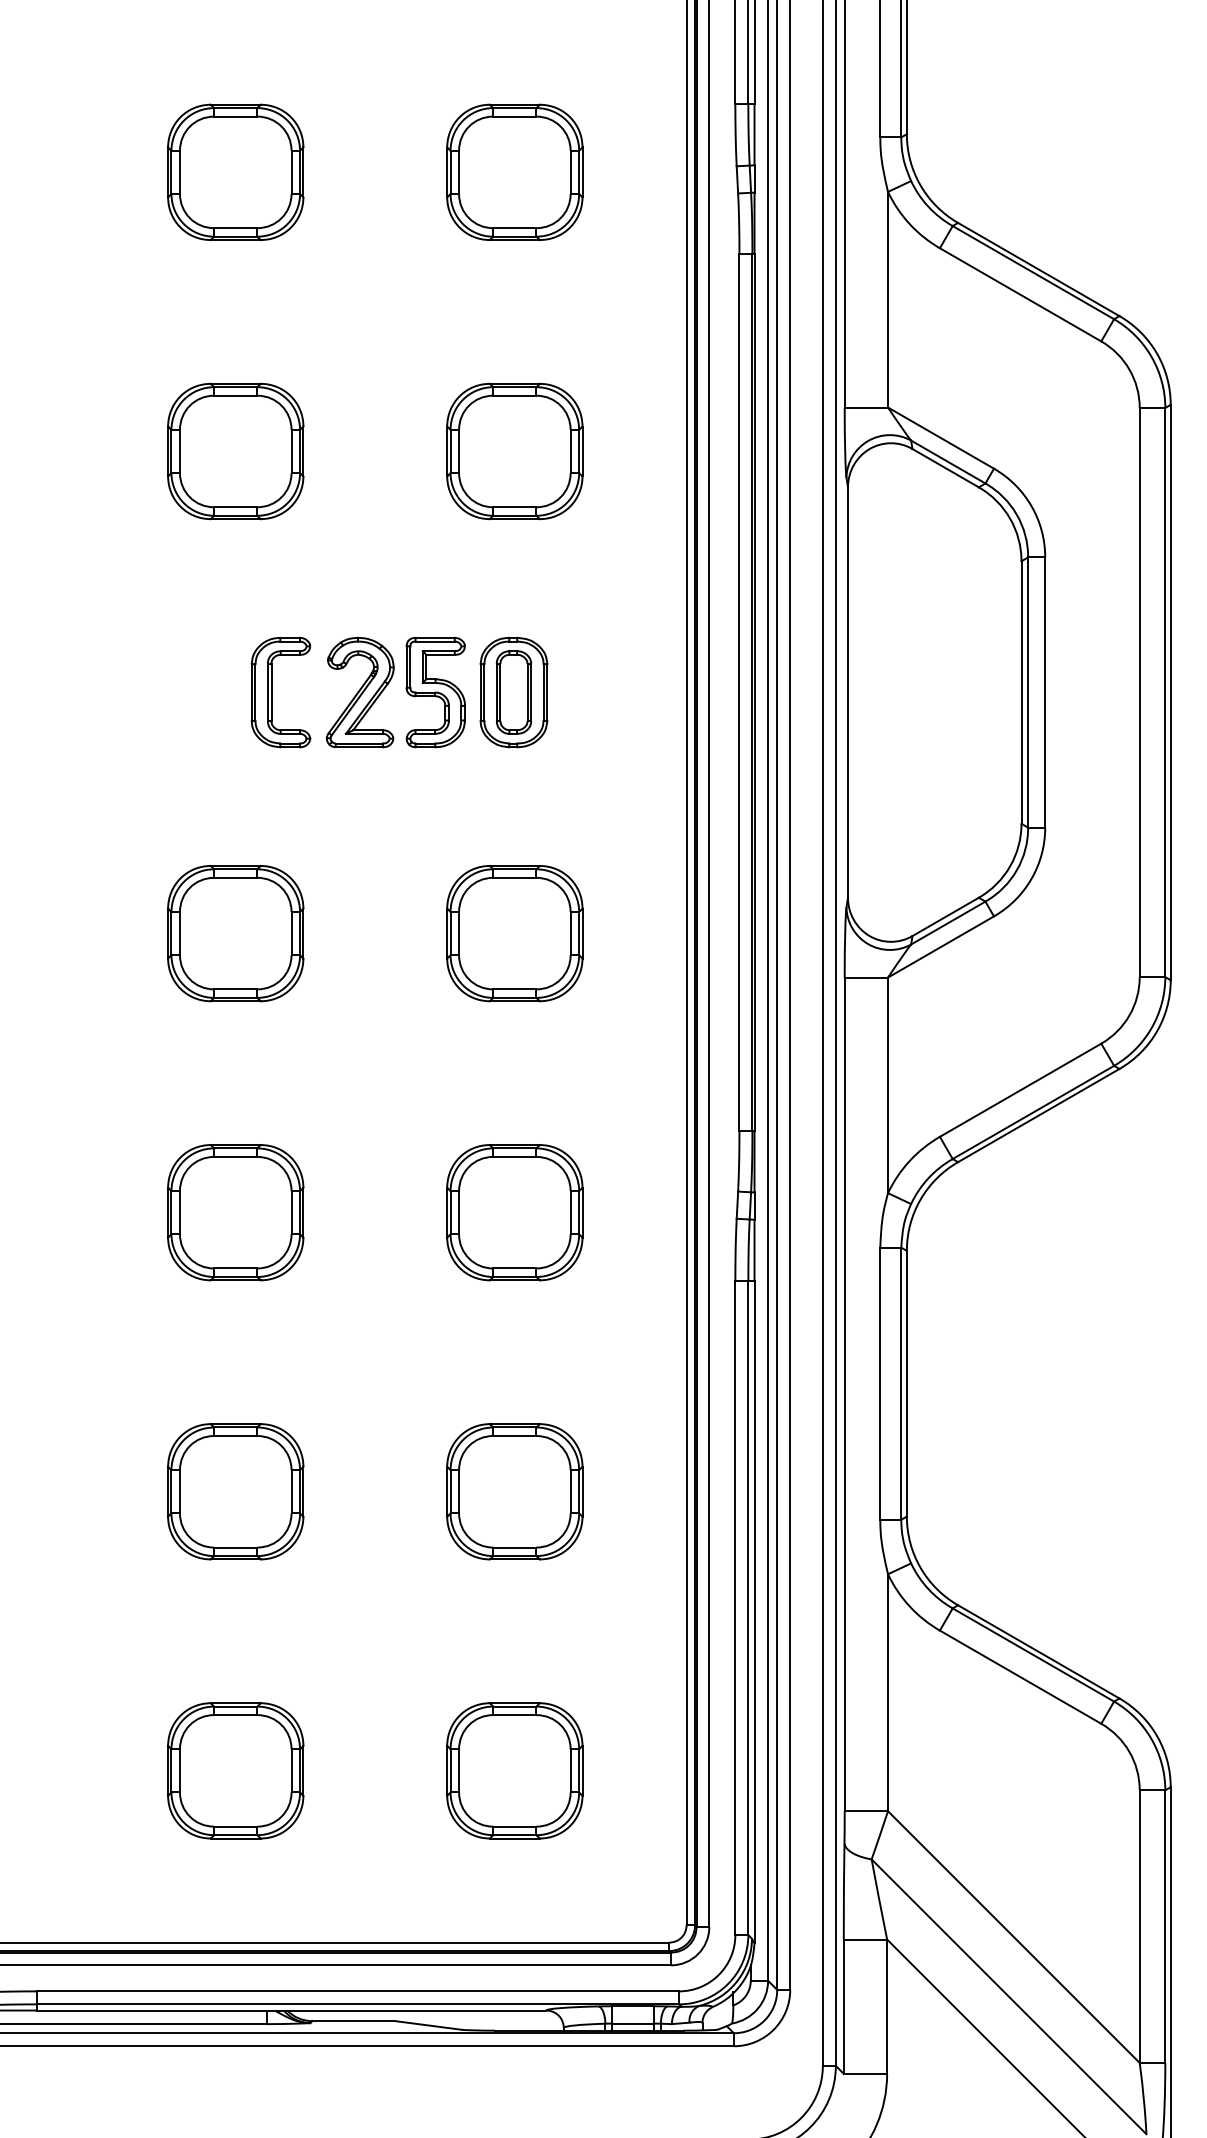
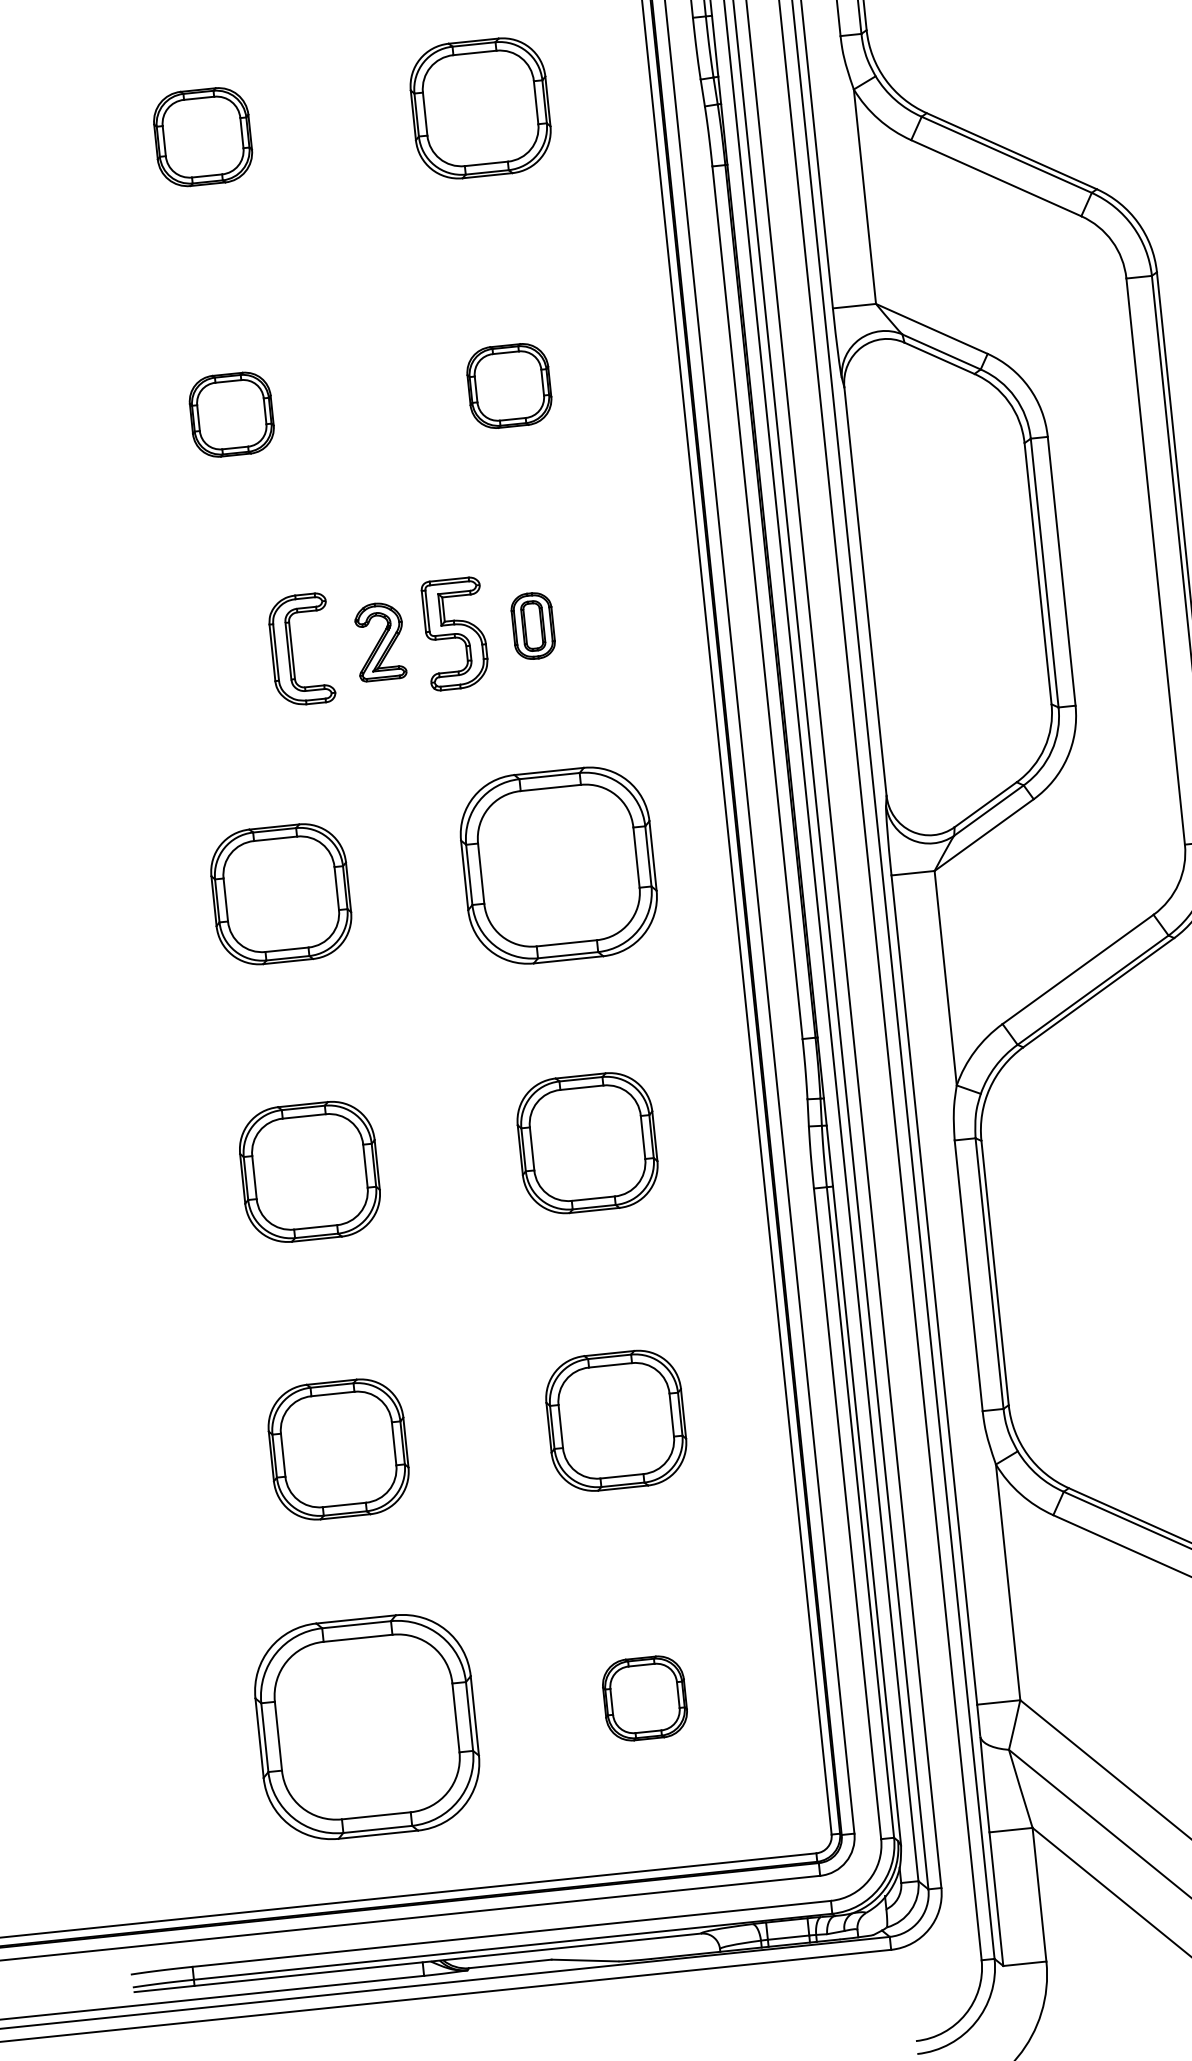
part: (235, 172) -> (202, 137), size x0.7
part: (235, 451) -> (231, 414), size x0.6
part: (514, 451) -> (508, 386), size x0.6
part: (359, 692) -> (379, 641), size x0.7
part: (513, 692) -> (532, 625), size x0.6
part: (514, 933) -> (558, 865), size x1.4
part: (235, 1770) -> (367, 1726), size x1.6
part: (514, 1770) -> (644, 1698), size x0.6

